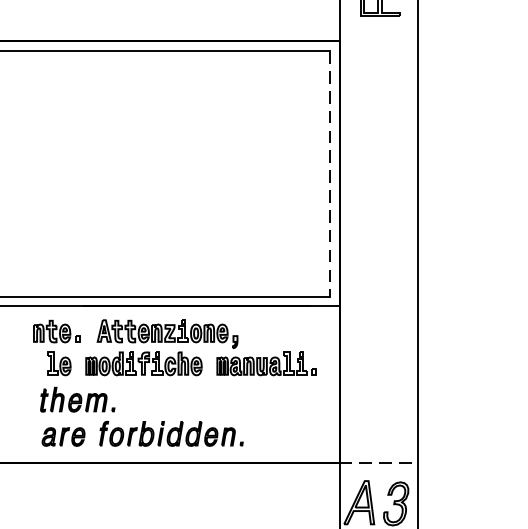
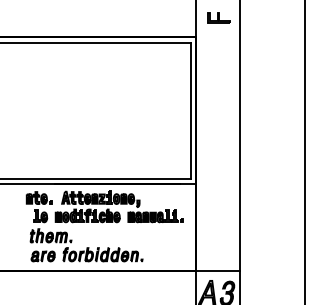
line: (329, 173) -> (190, 110), dashed -> solid
line: (378, 464) -> (217, 271), dashed -> solid

